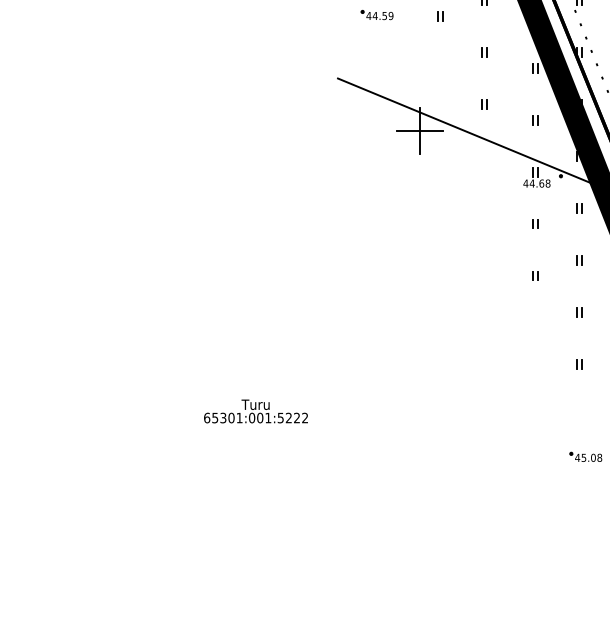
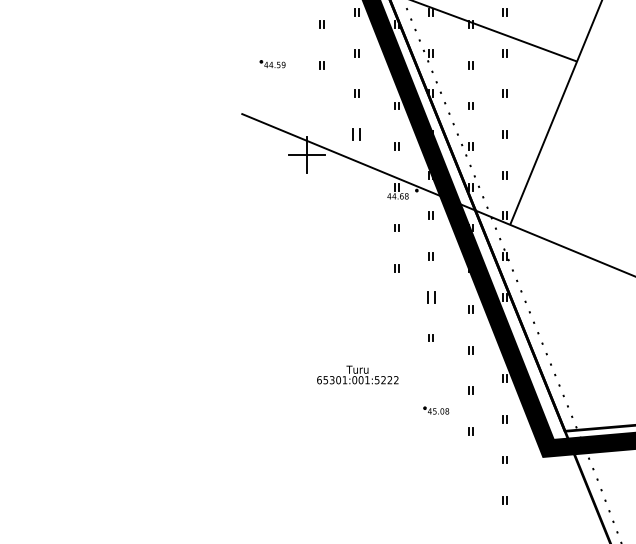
part: (483, 104) -> (356, 134), size x1.6
part: (578, 312) -> (430, 297), size x1.6
text: (255, 410) -> (357, 374), moved

